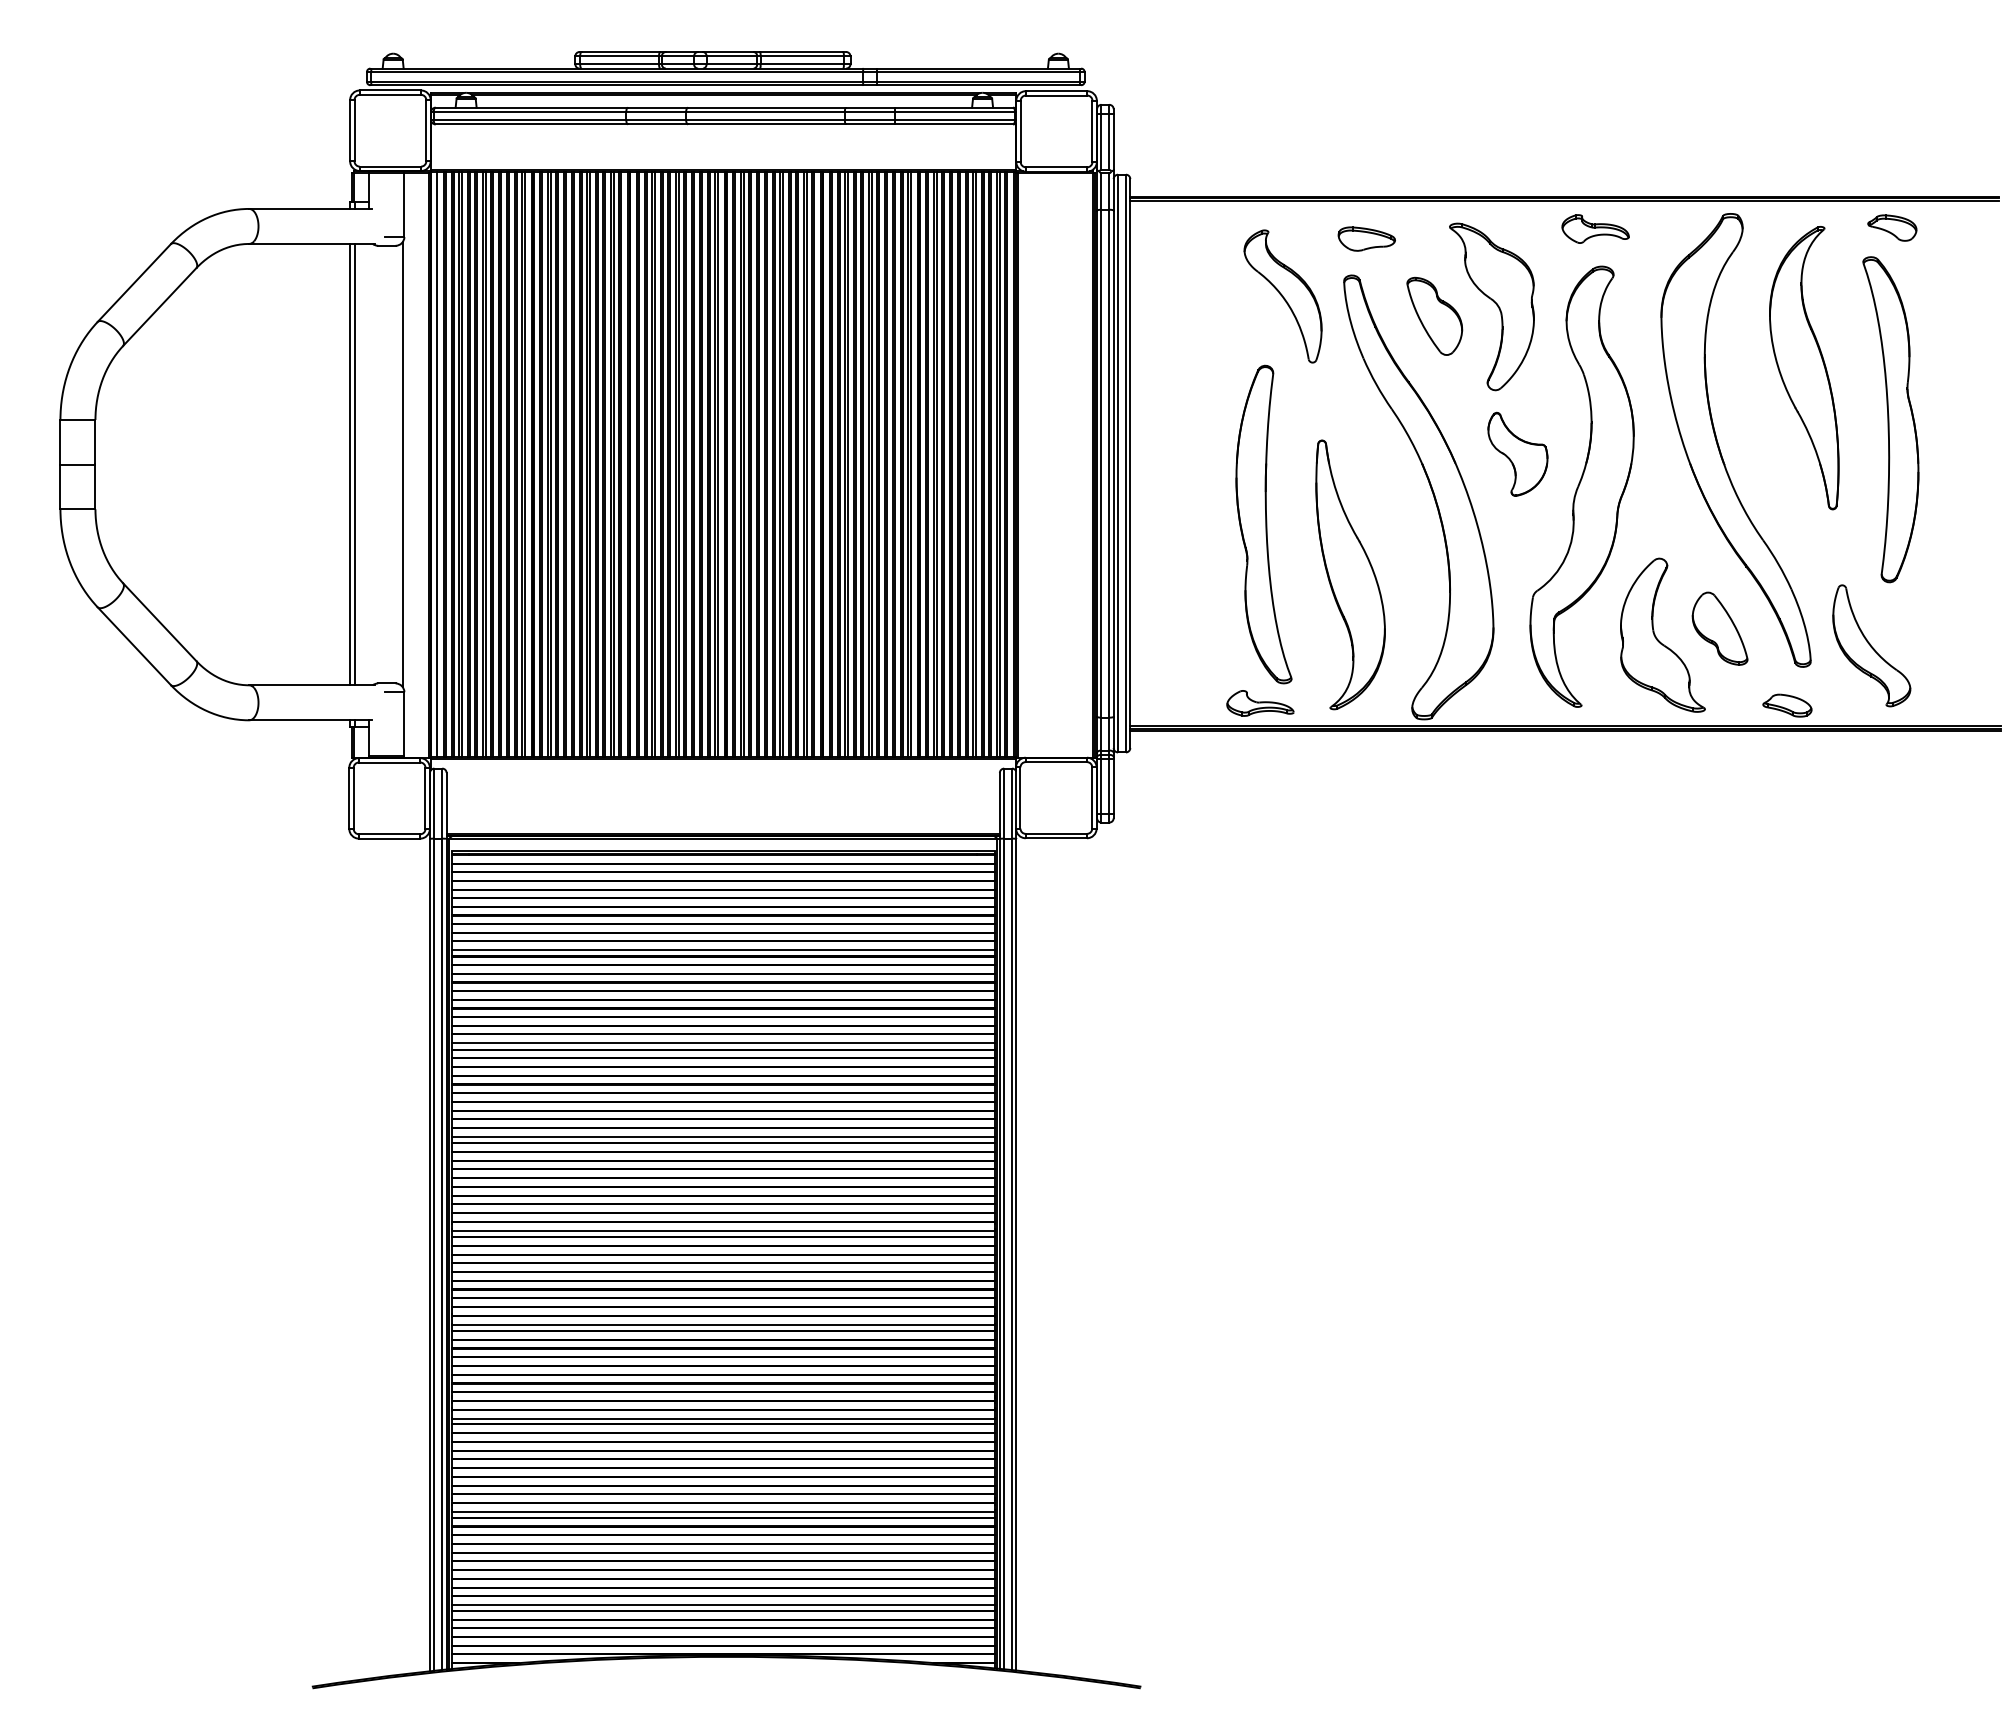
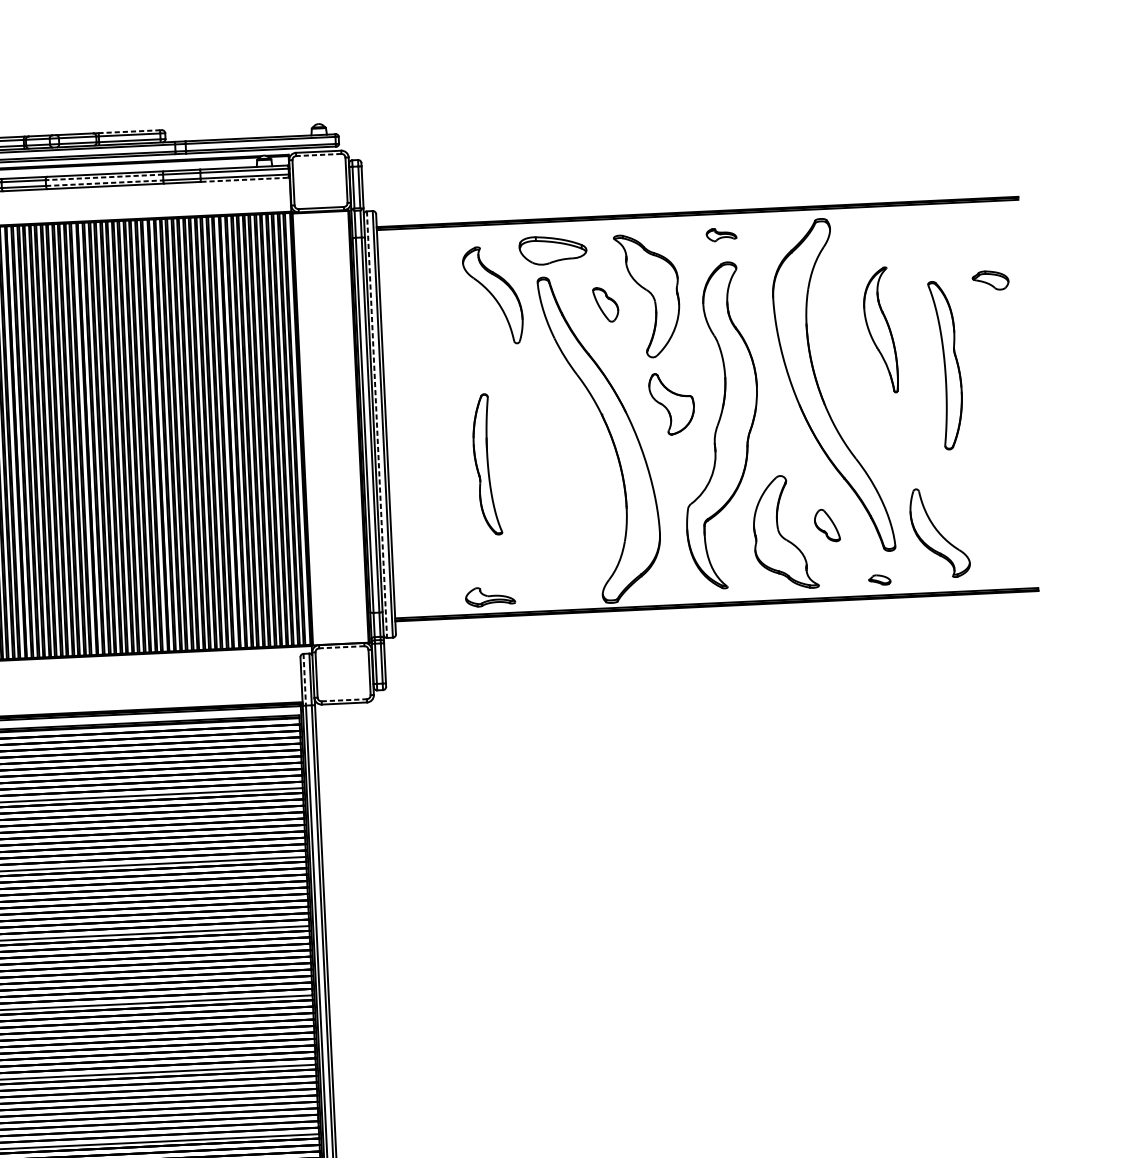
line: (801, 51) -> (128, 131), solid -> dashed
line: (1056, 95) -> (318, 154), solid -> dashed
line: (765, 112) -> (104, 177), solid -> dashed
line: (766, 119) -> (105, 182), solid -> dashed
line: (954, 124) -> (244, 179), solid -> dashed
part: (1892, 227) -> (990, 280), moved
part: (1595, 228) -> (721, 234), size x0.6
part: (1366, 238) -> (552, 249), size x1.6
part: (1434, 315) -> (605, 304), size x0.6
part: (1804, 368) -> (880, 330), size x0.6
part: (1890, 419) -> (945, 365), size x0.7
line: (1118, 463) -> (377, 424), solid -> dashed
part: (1263, 524) -> (486, 464), size x0.6
part: (1350, 574) -> (552, 498), removed
part: (1719, 628) -> (826, 525), size x0.6
part: (1787, 705) -> (879, 580), size x0.6
line: (1056, 762) -> (341, 647), solid -> dashed
line: (1004, 804) -> (305, 680), solid -> dashed
line: (1056, 833) -> (344, 699), solid -> dashed

